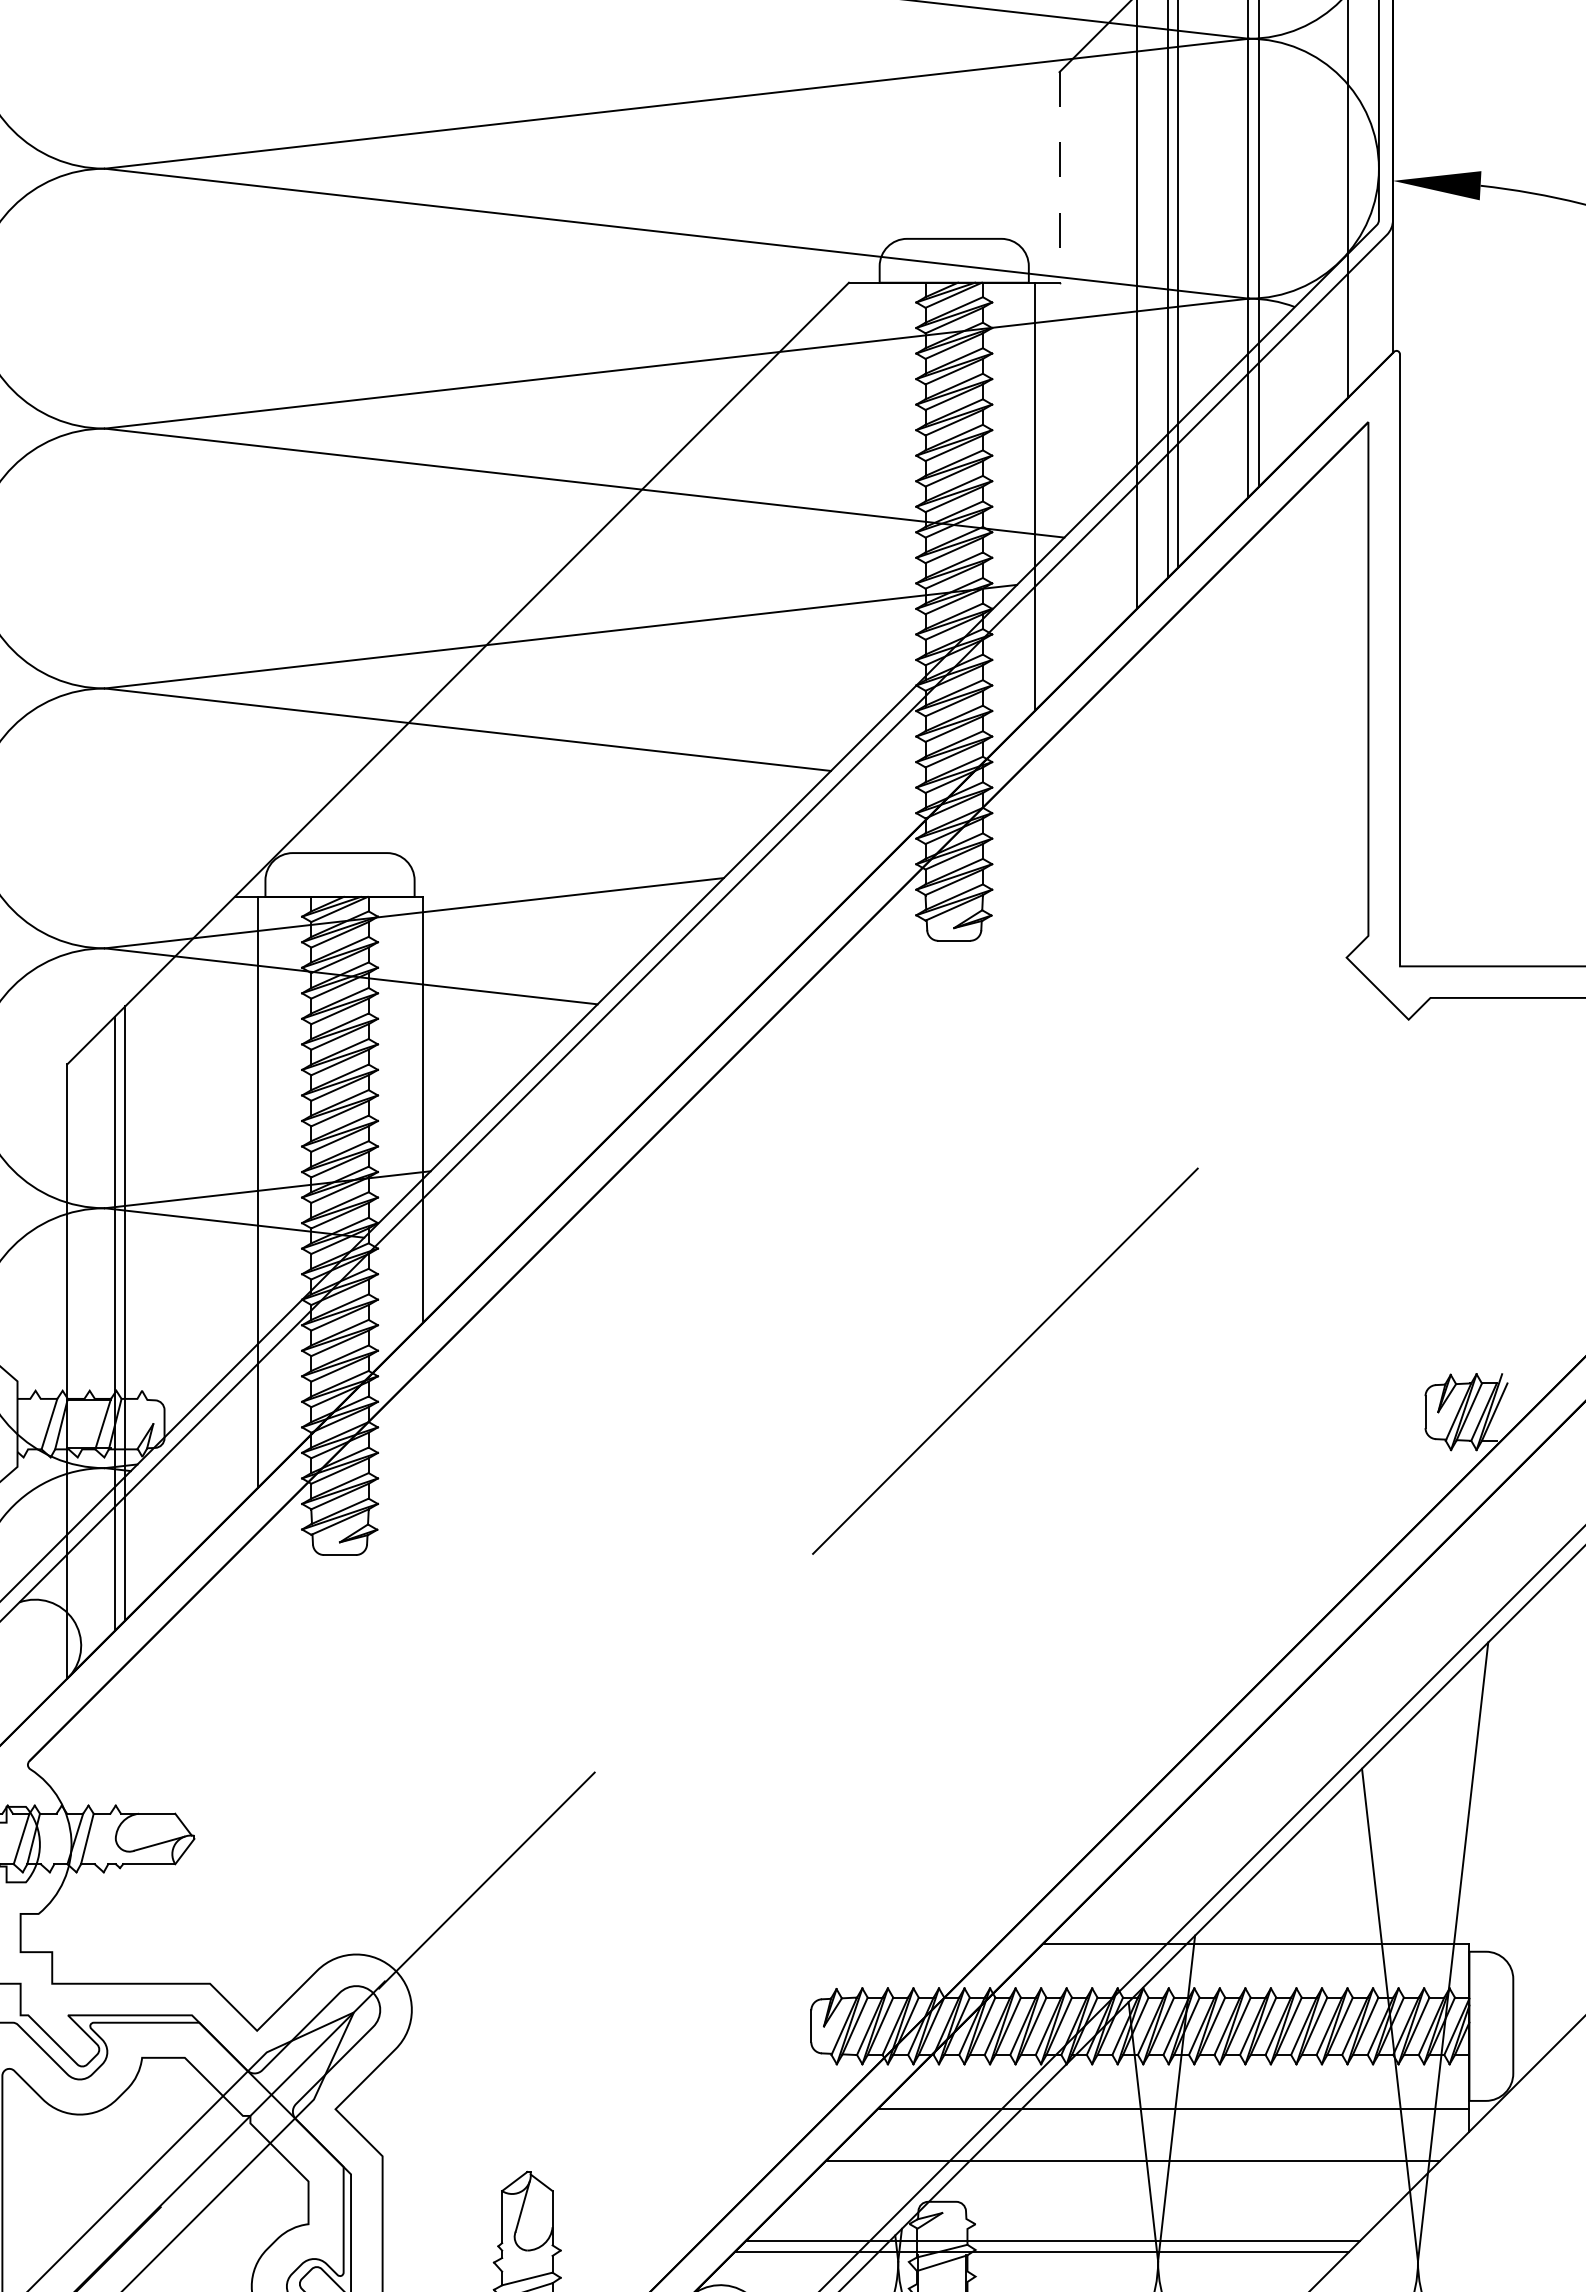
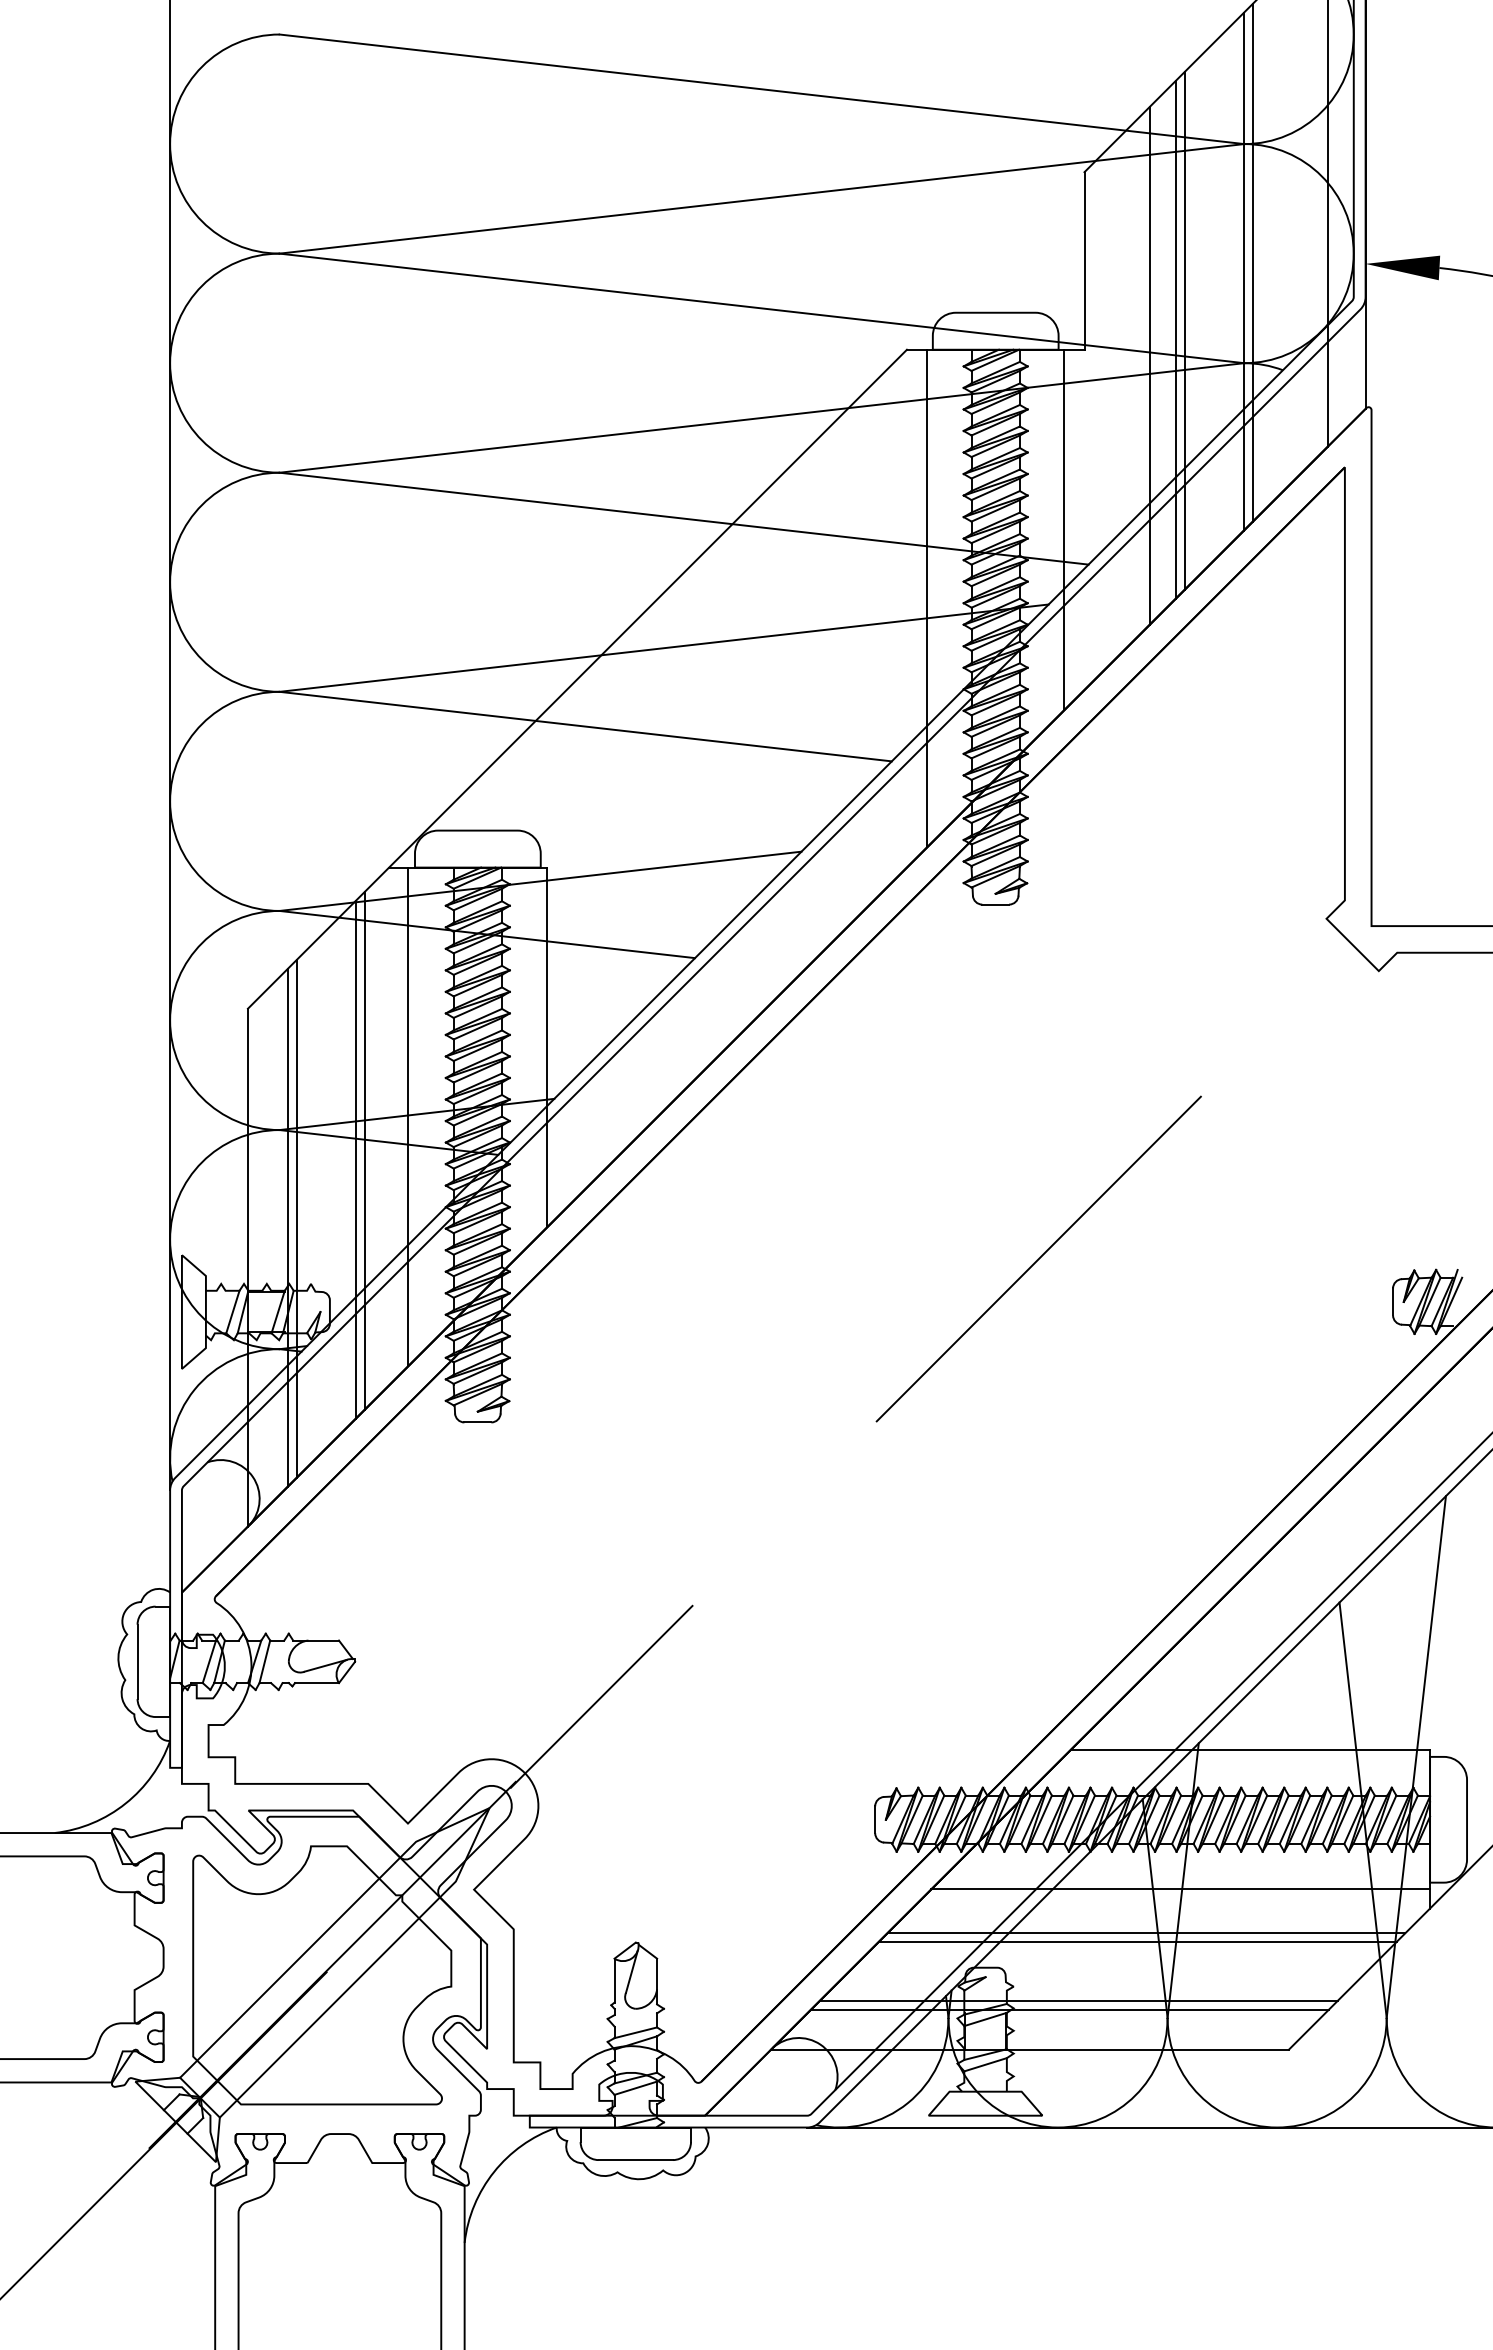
line: (1059, 176) -> (1084, 260), dashed -> solid
line: (873, 577) -> (927, 598), added
line: (205, 1233) -> (364, 1151), added
line: (194, 1243) -> (355, 1159), added
line: (1122, 2170) -> (1137, 1941), added

